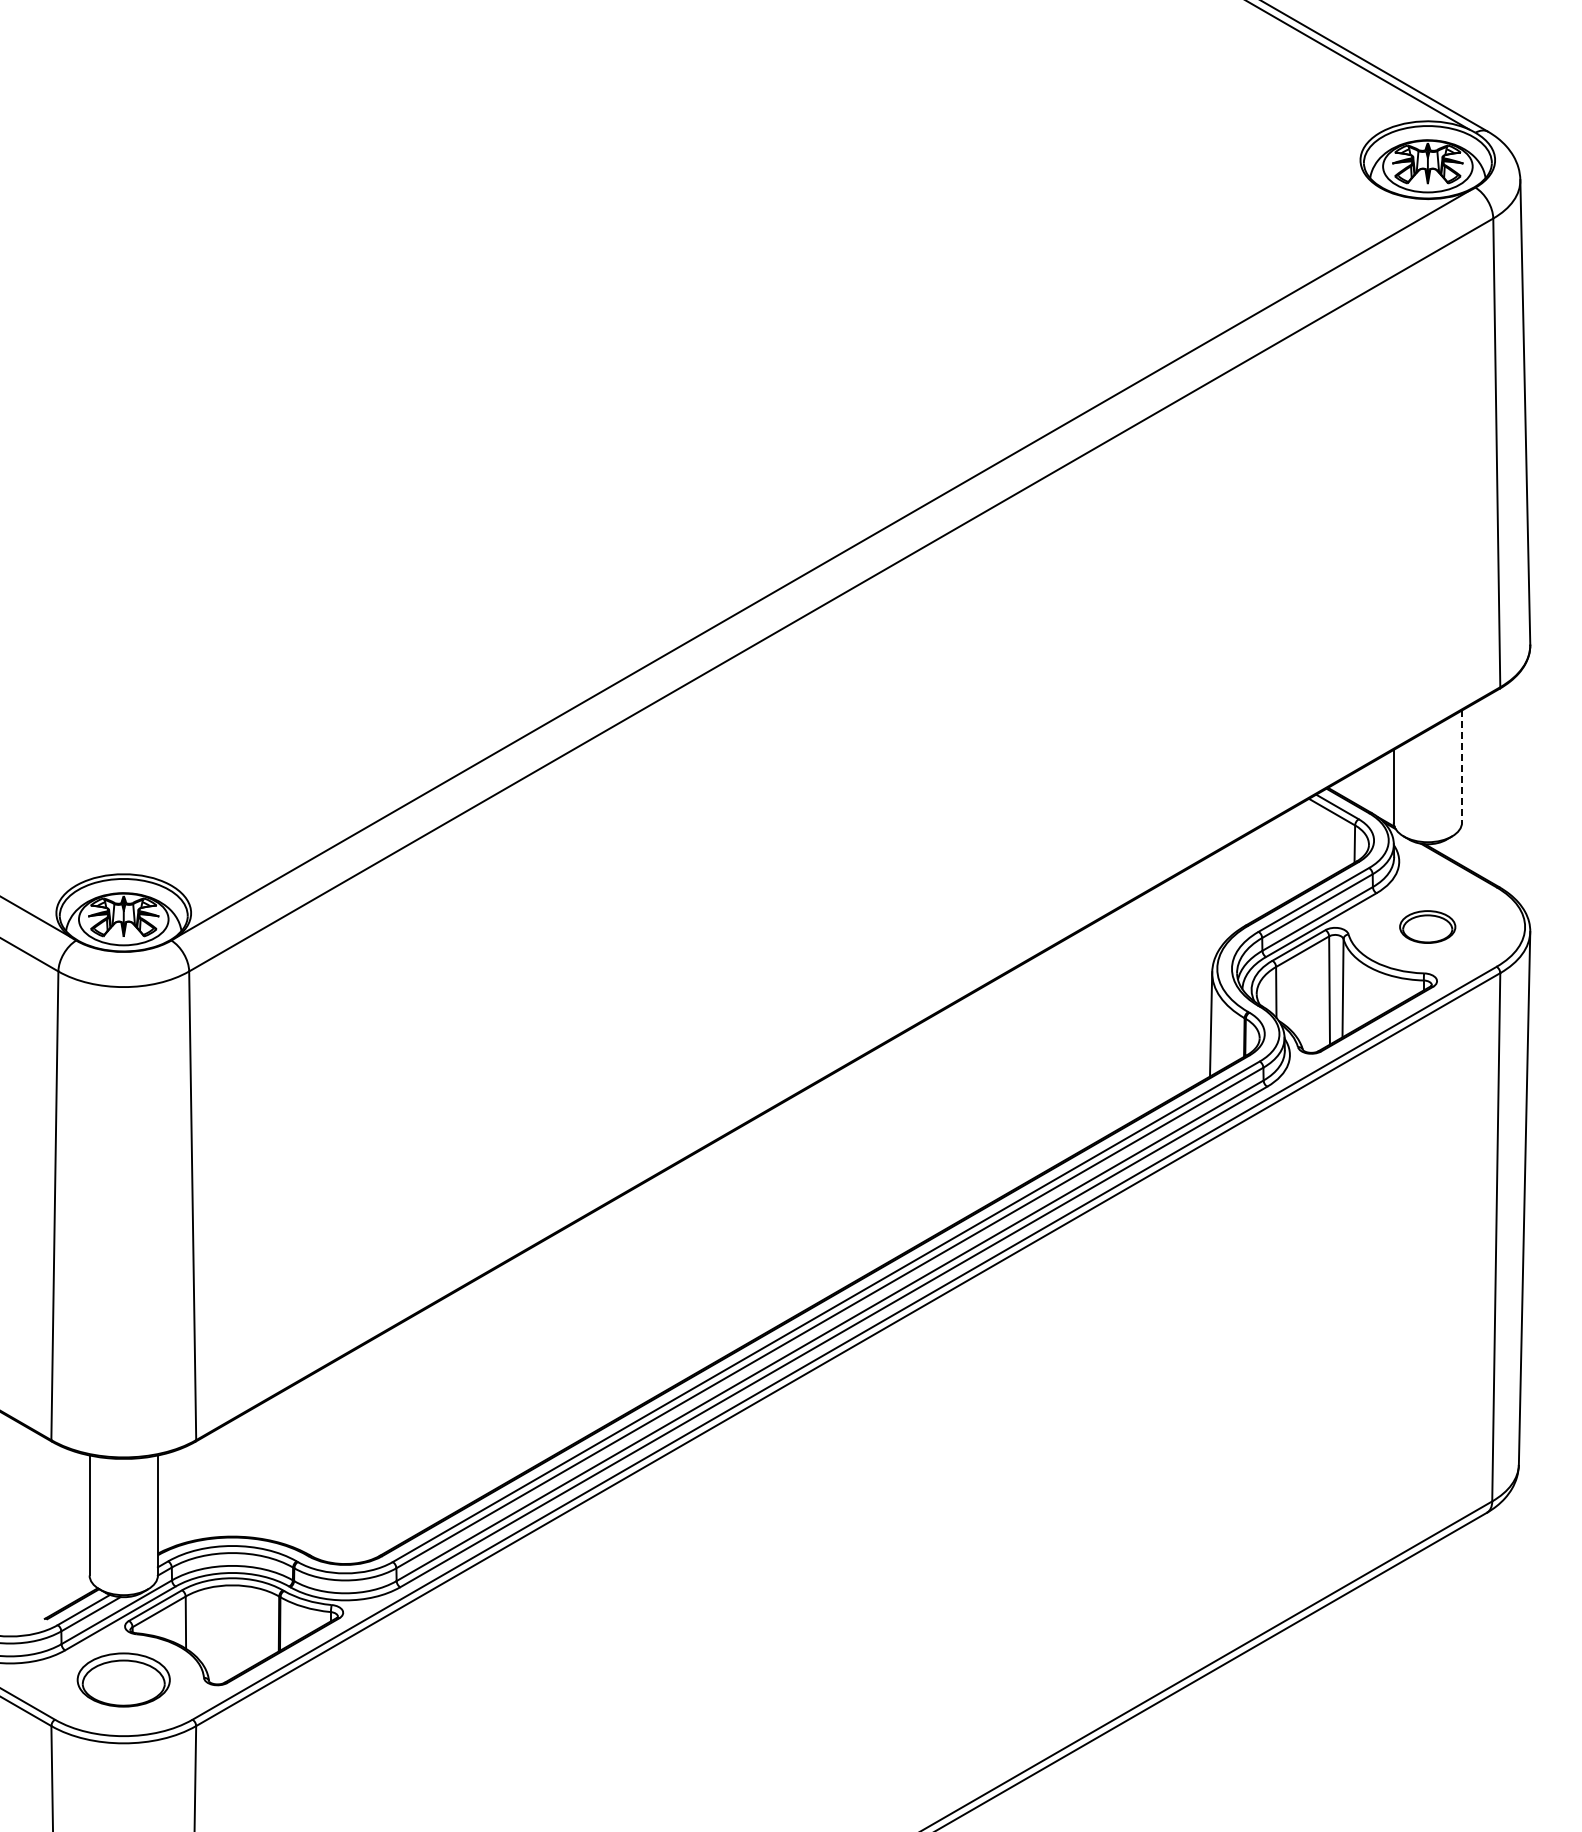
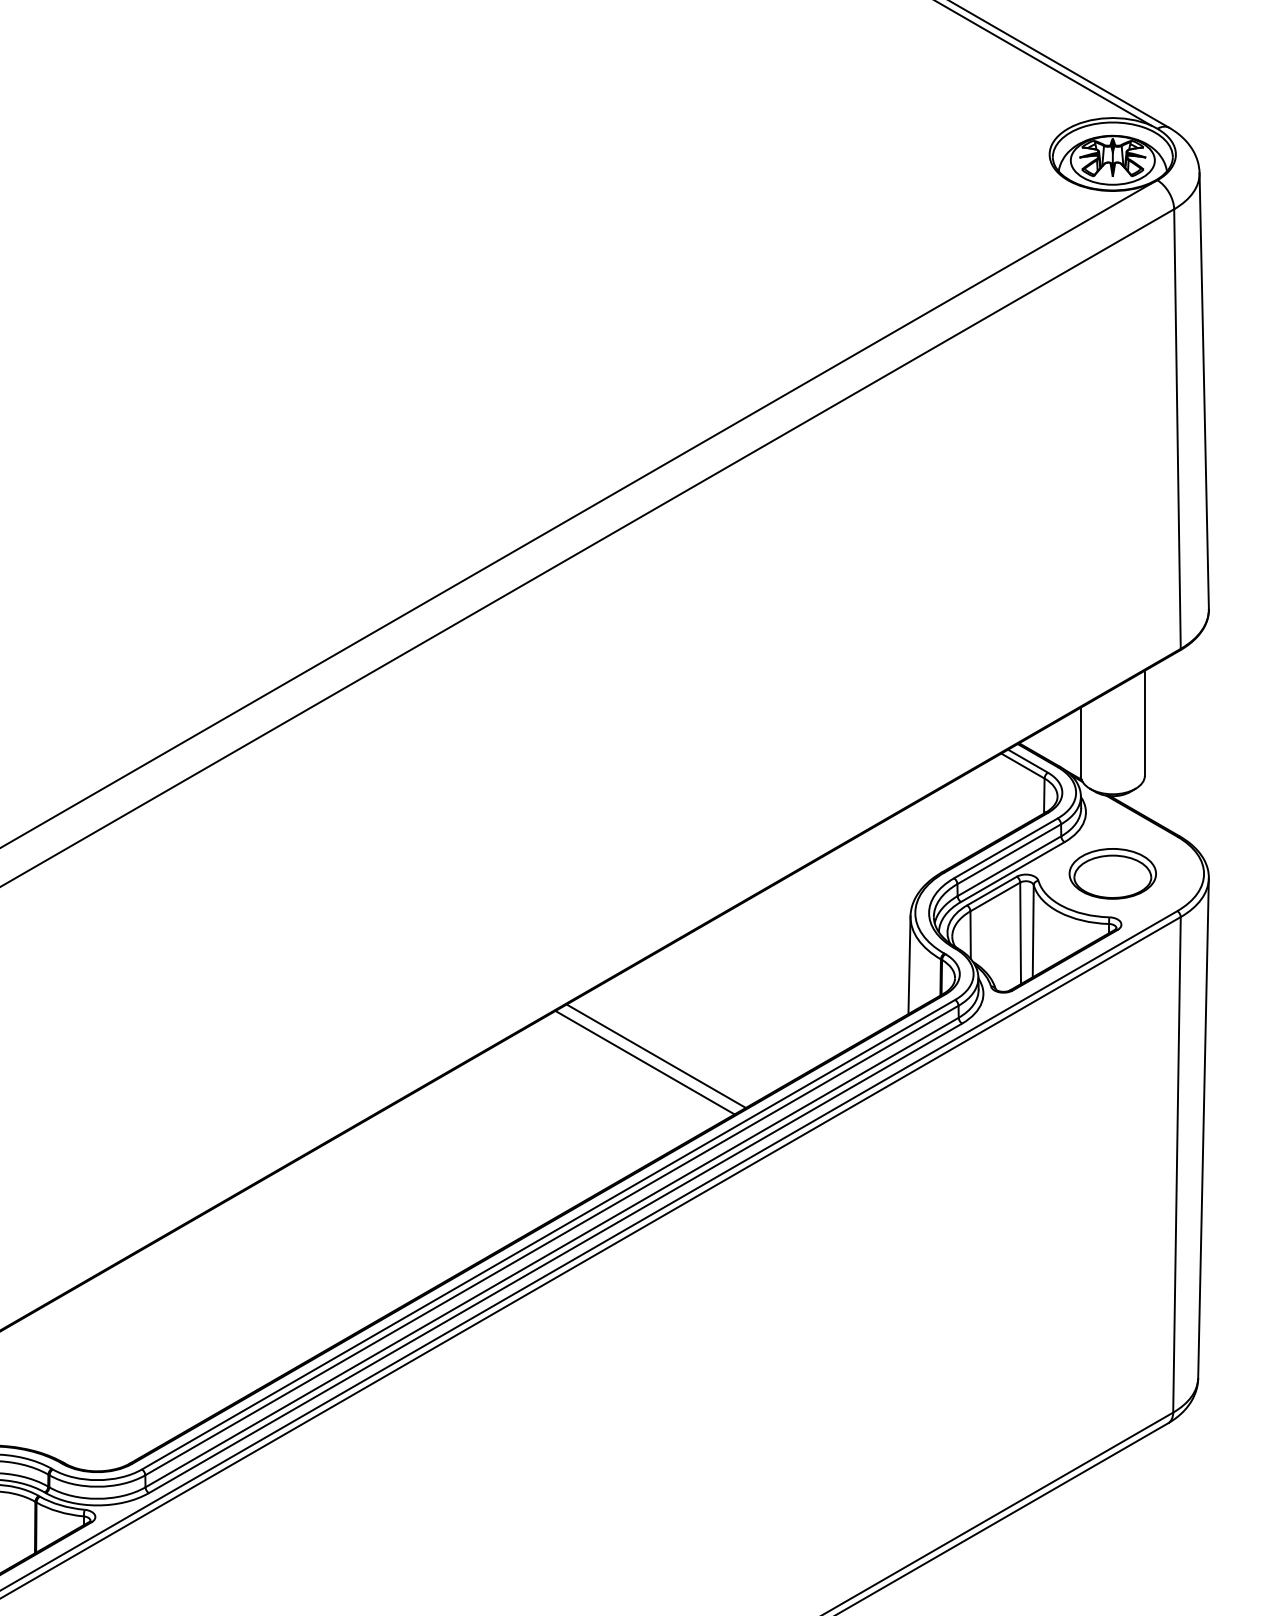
line: (1462, 767) -> (1145, 724), dashed -> solid
part: (1427, 926) -> (1112, 873), size x1.67
line: (940, 1121) -> (655, 1056), added
line: (928, 1128) -> (644, 1062), added

